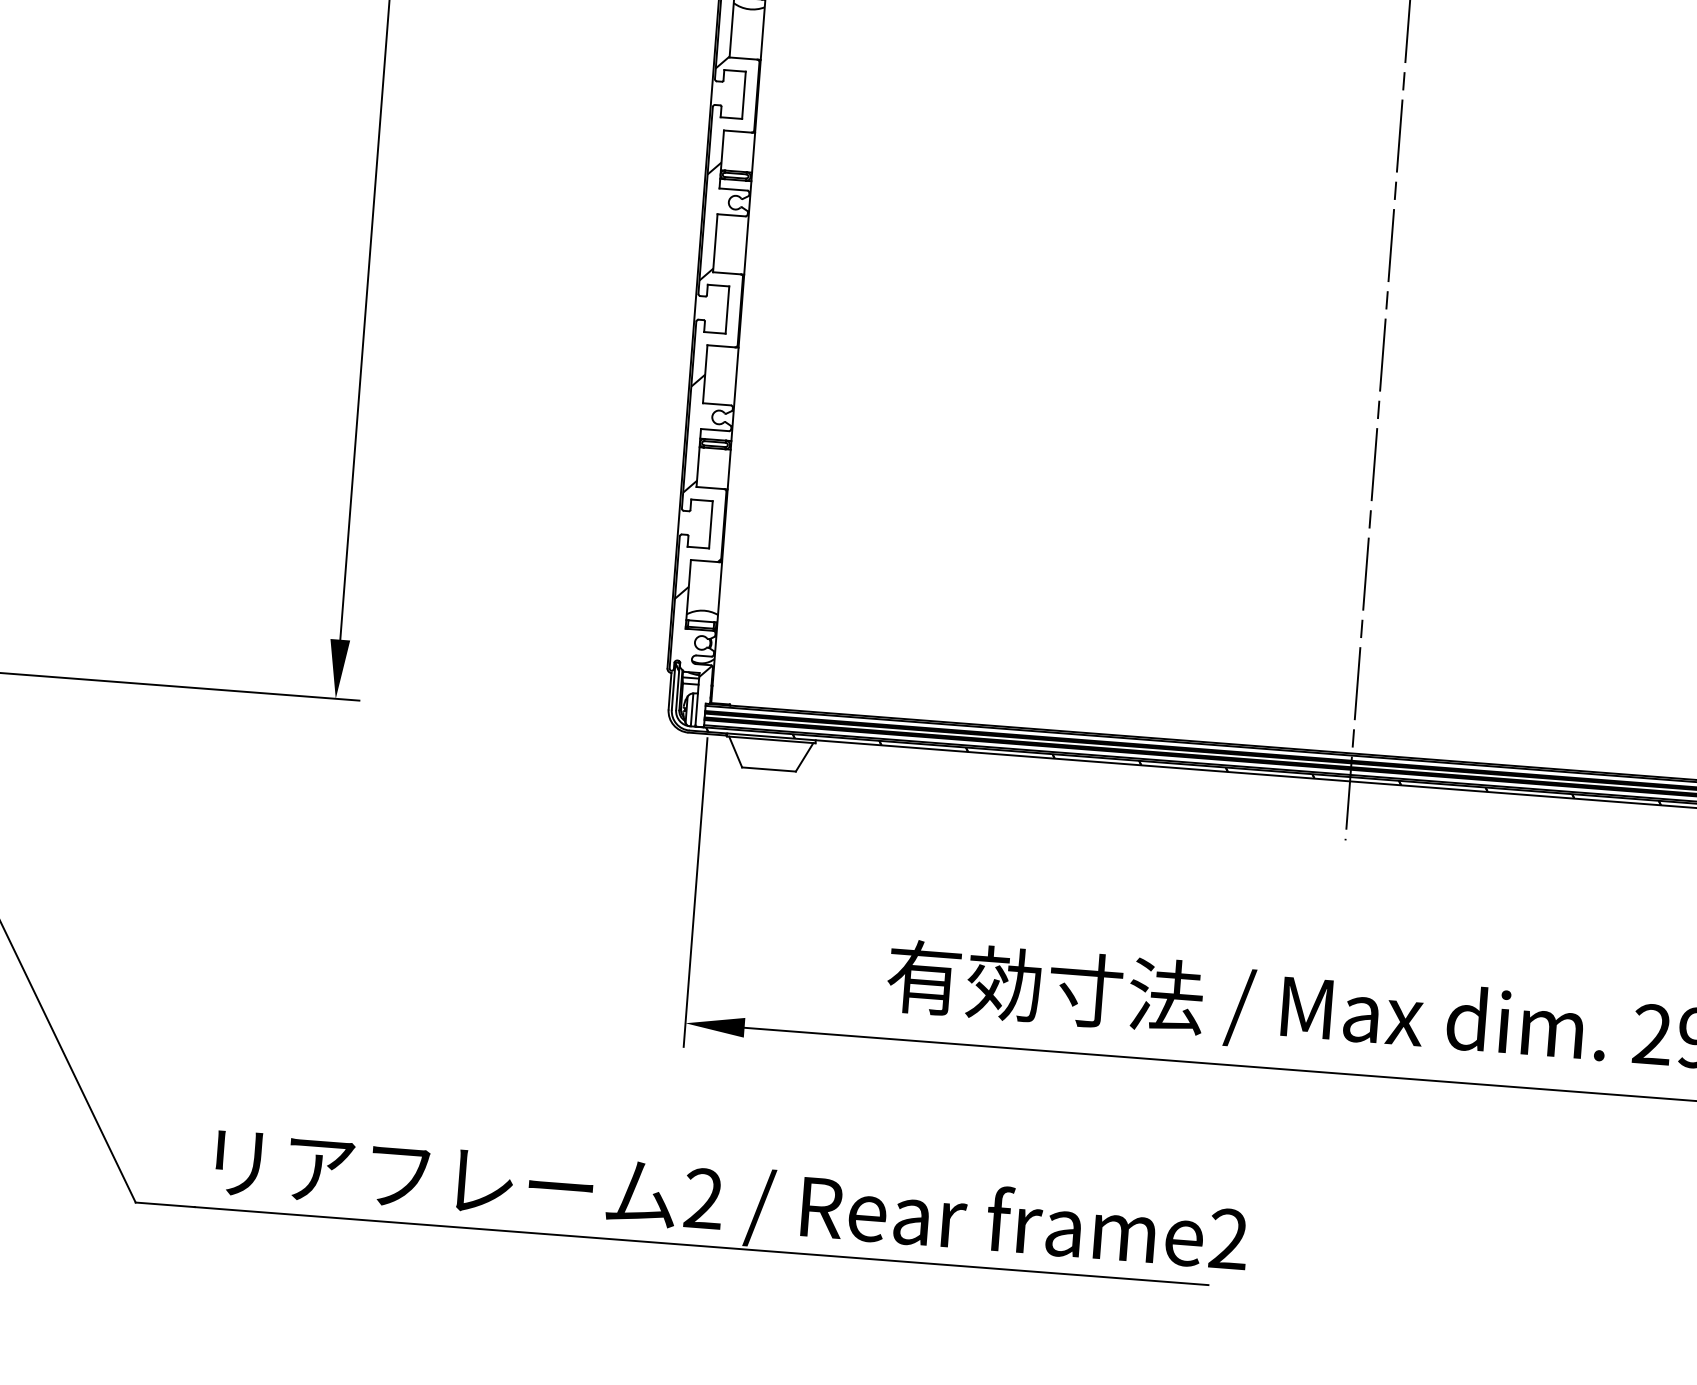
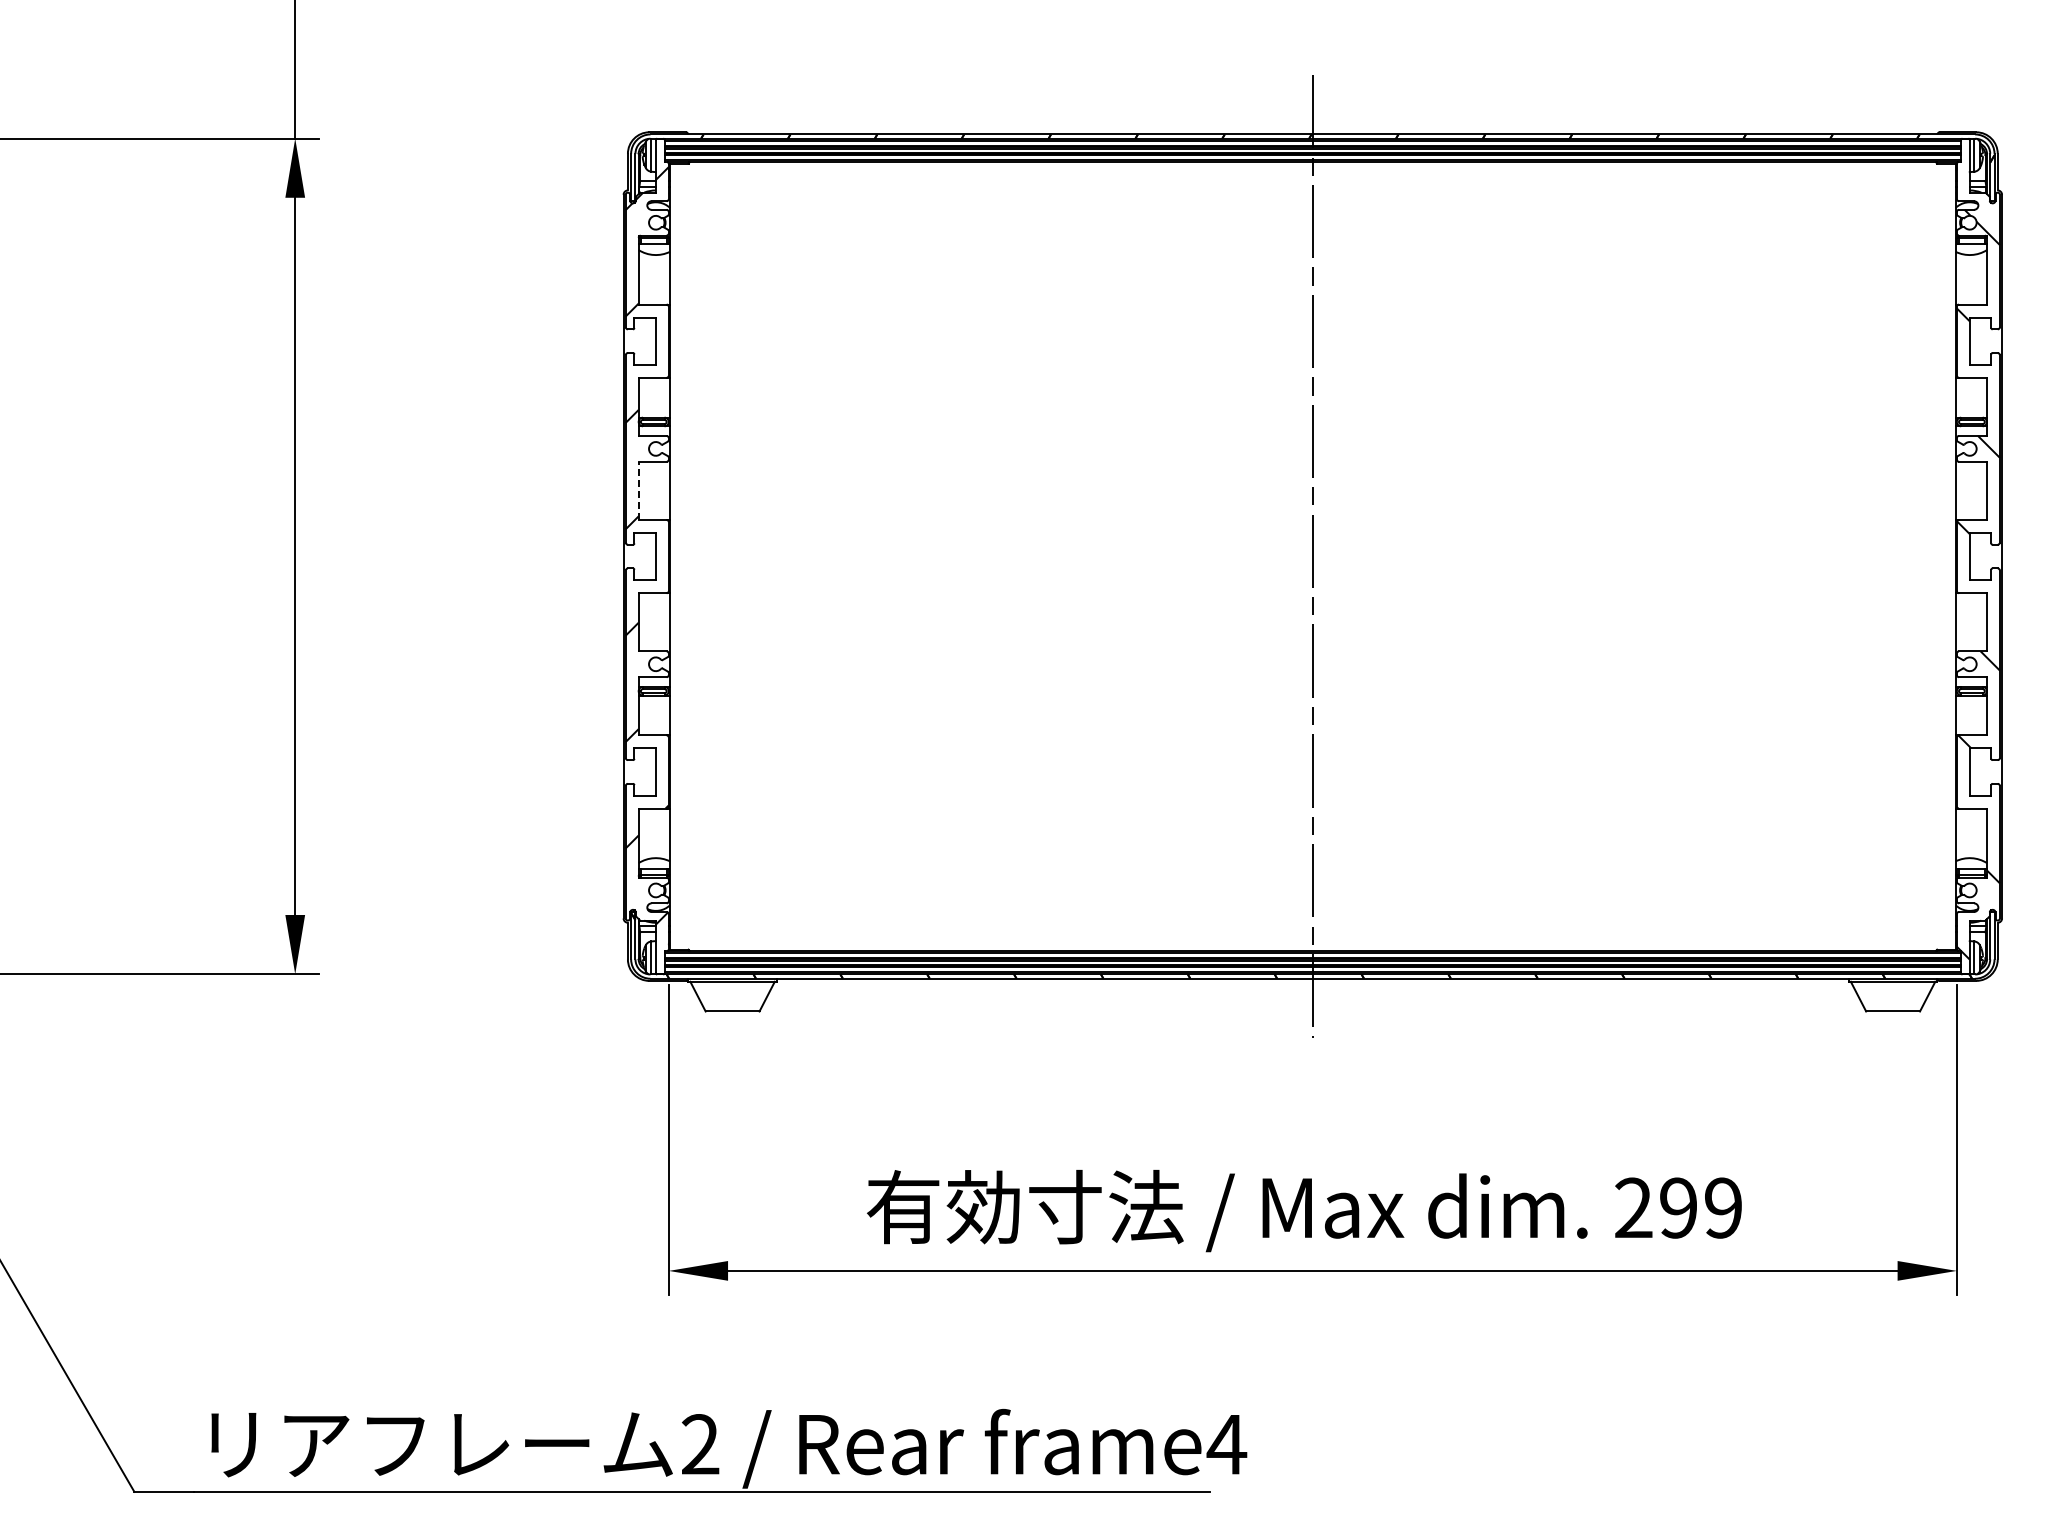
line: (715, 242) -> (638, 490), solid -> dashed
text: (1228, 1239) -> (1226, 1444), frame2 -> frame4

